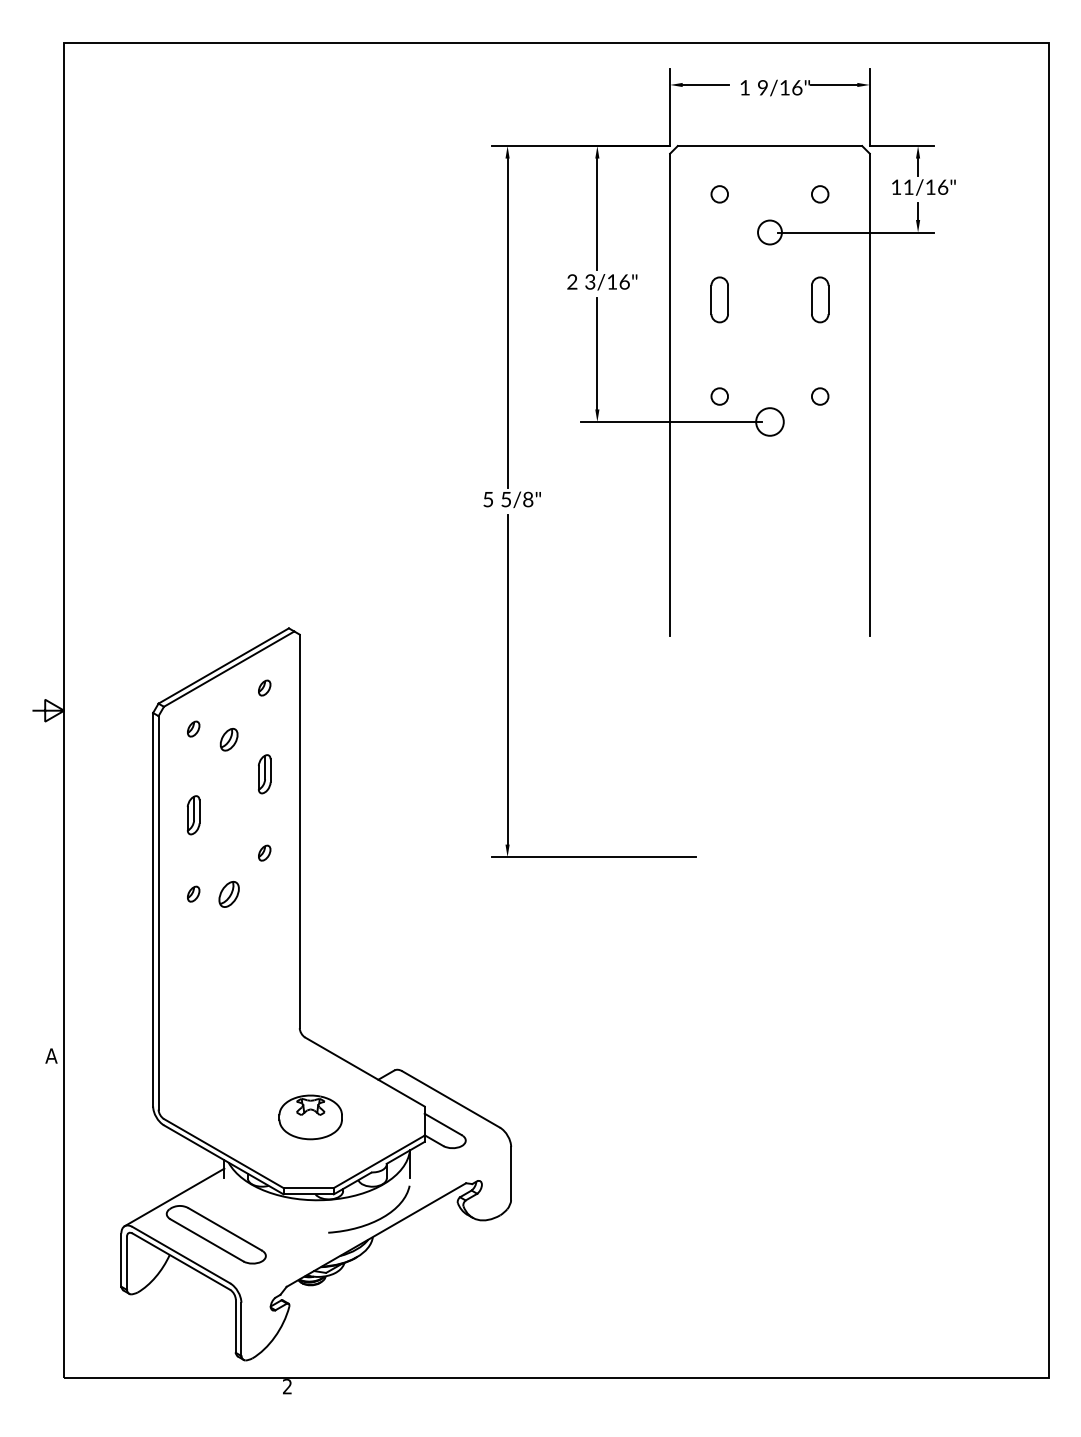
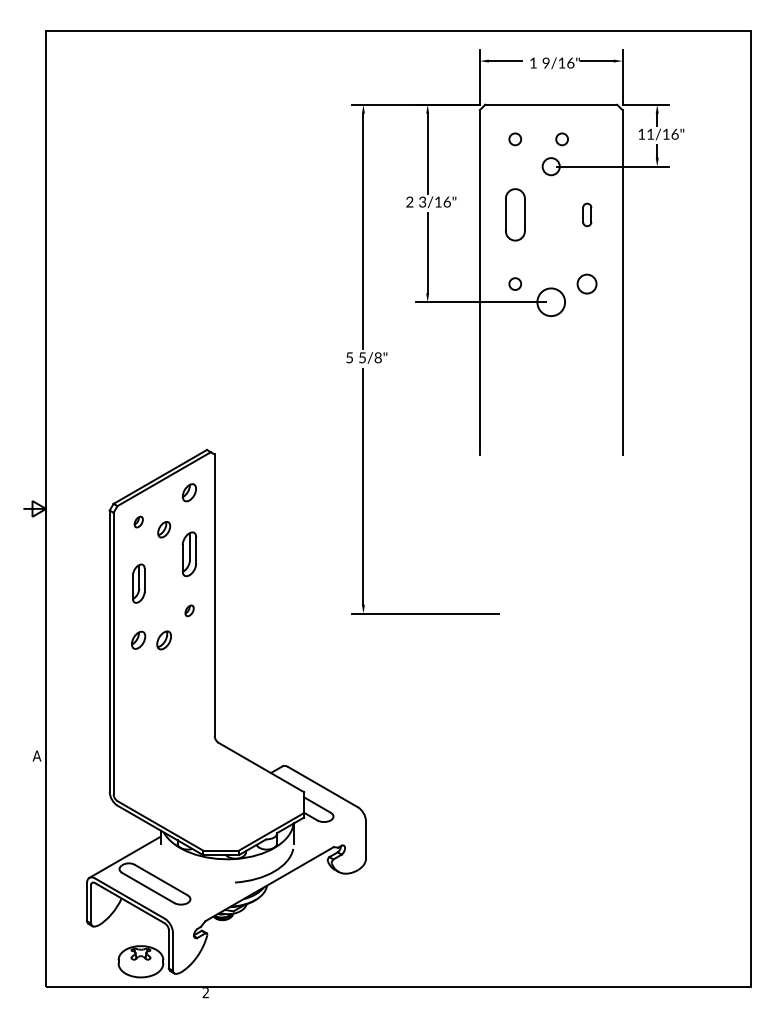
circle: (820, 194) -> (562, 139), moved
part: (719, 299) -> (515, 214), size x1.6
part: (820, 299) -> (587, 214), size x0.7
circle: (820, 396) -> (587, 284), size x1.6
circle: (769, 421) -> (550, 301), size x1.4
part: (264, 687) -> (189, 492), size x1.6
part: (264, 774) -> (189, 554), size x1.6
part: (193, 815) -> (138, 583), size x1.4
part: (193, 893) -> (138, 639), size x1.6
part: (310, 1117) -> (140, 961), moved

